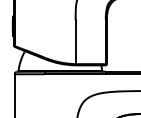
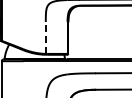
line: (75, 41) -> (45, 37), solid -> dashed

